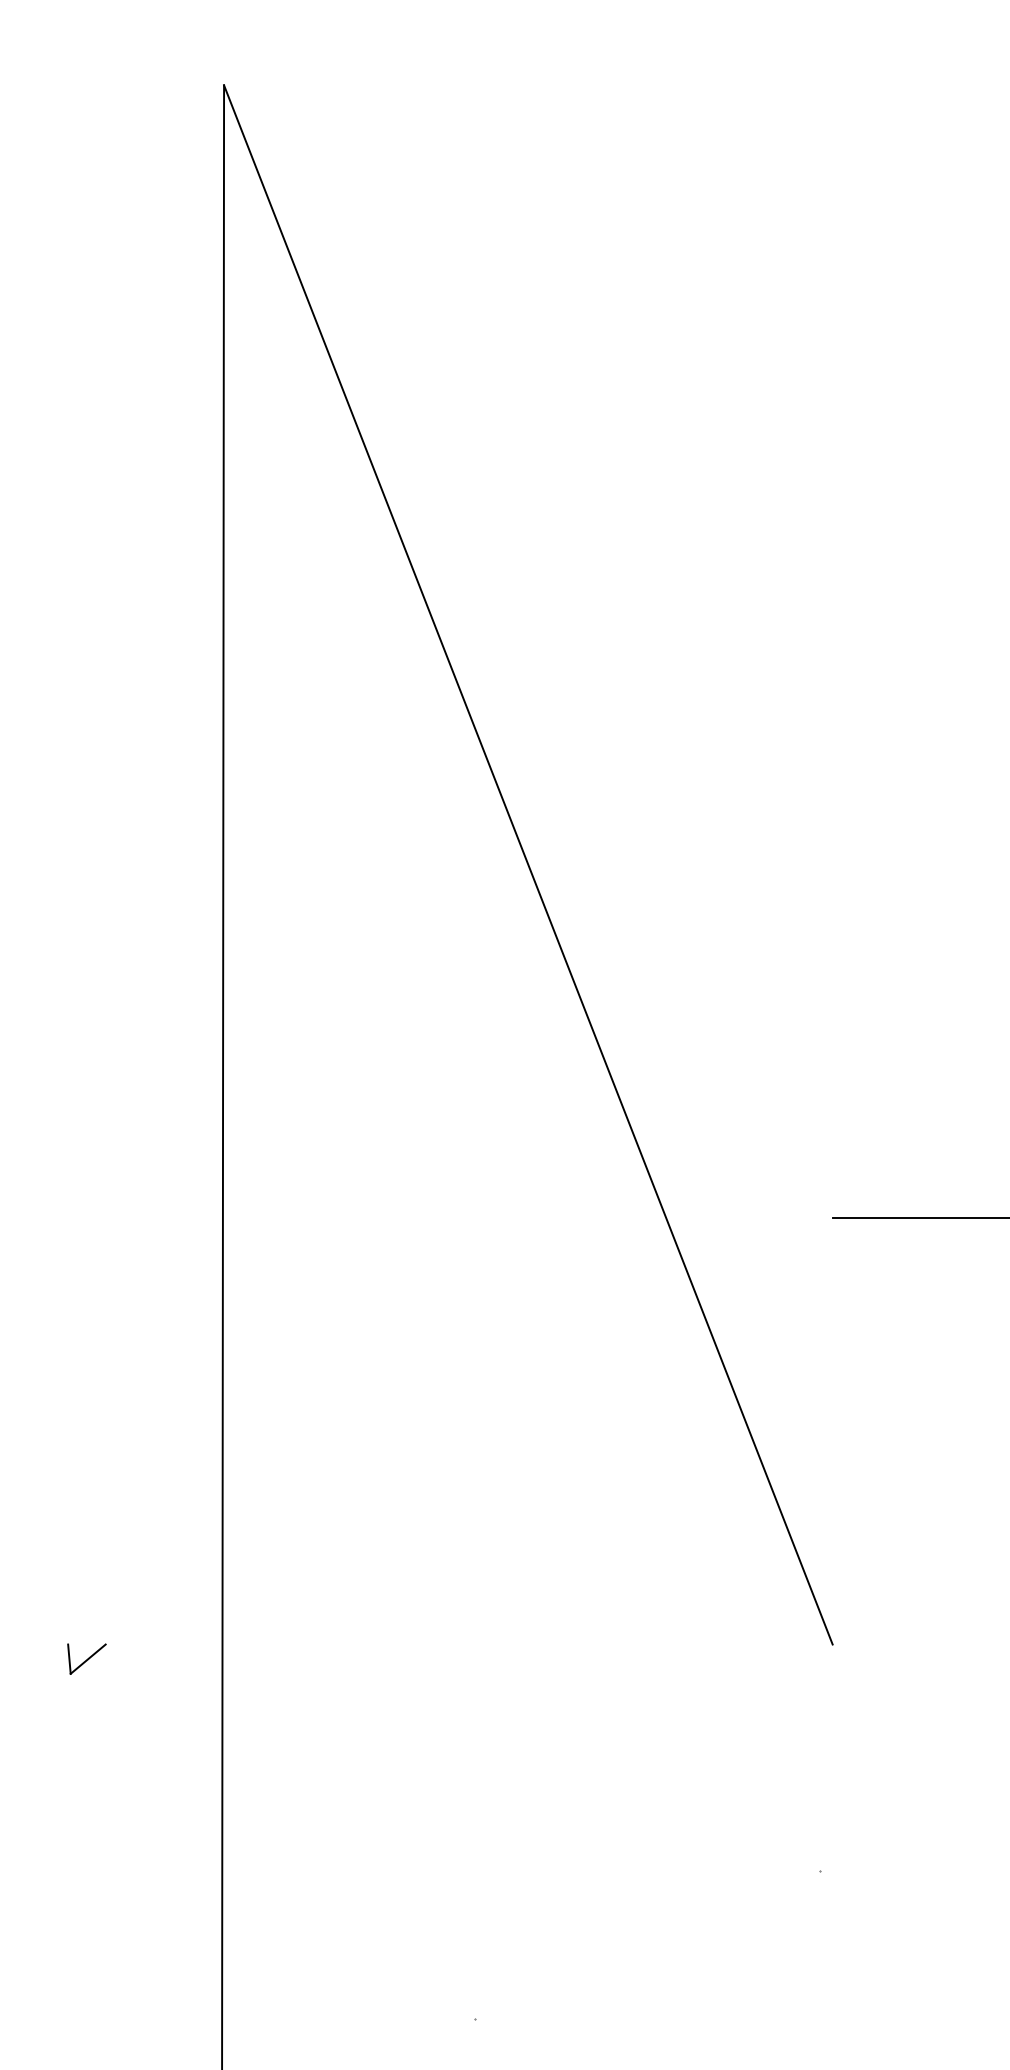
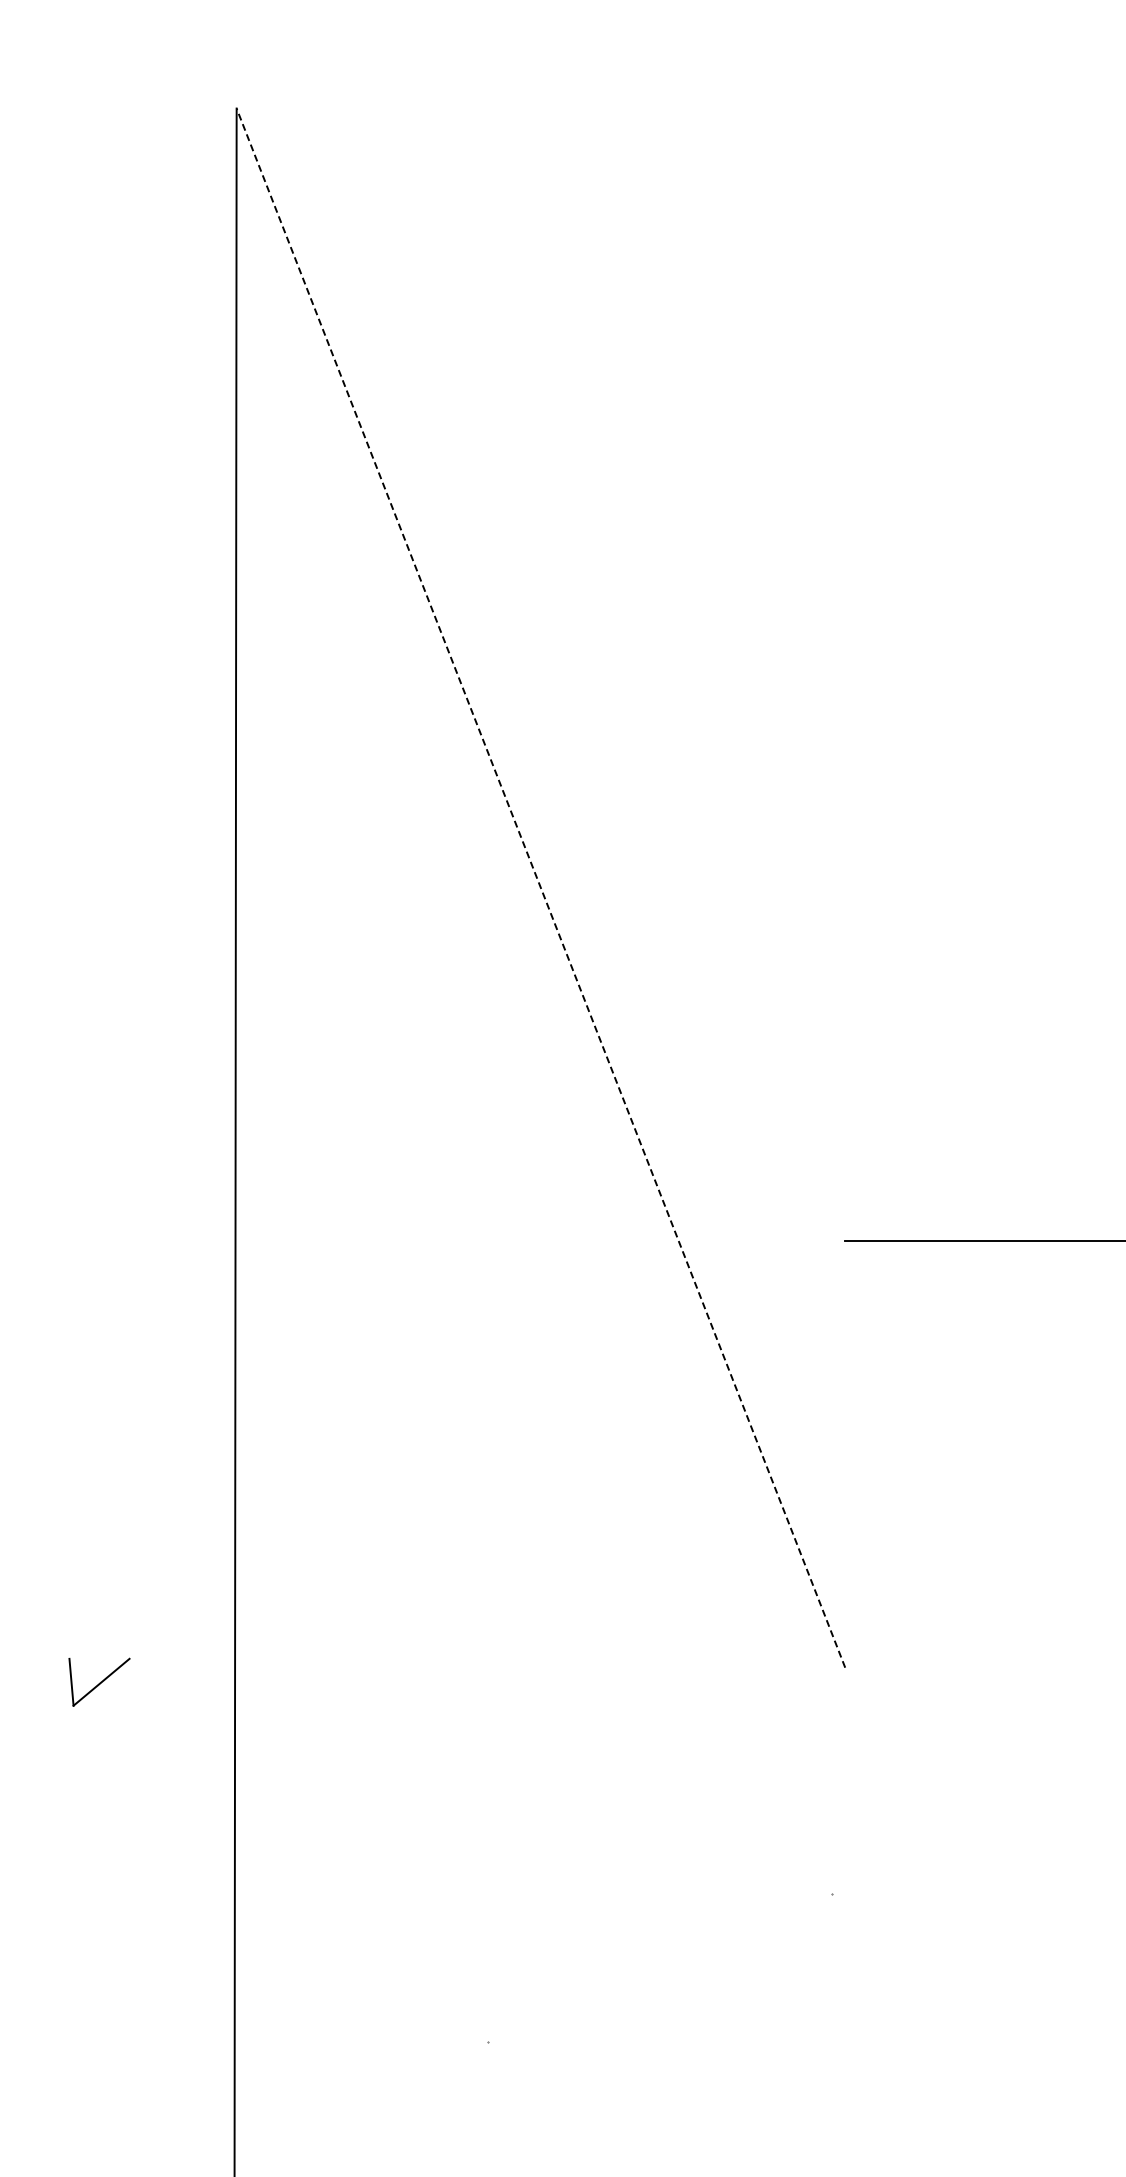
line: (527, 865) -> (540, 888), solid -> dashed
part: (86, 1659) -> (99, 1682), size x1.6

